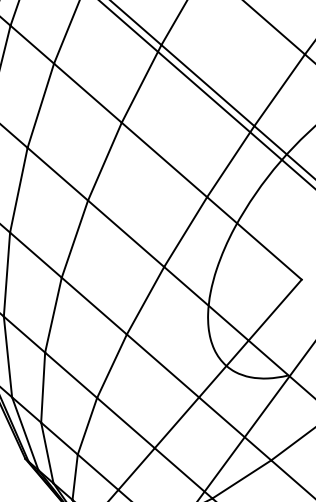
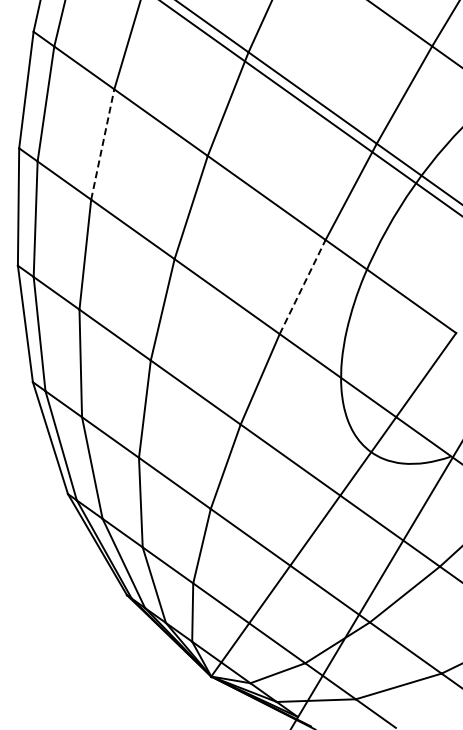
line: (40, 105) -> (102, 144), solid -> dashed
line: (185, 231) -> (302, 286), solid -> dashed

